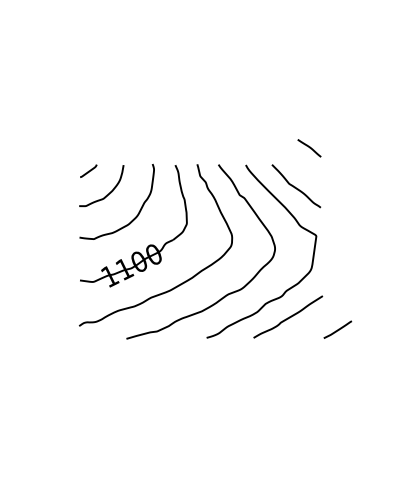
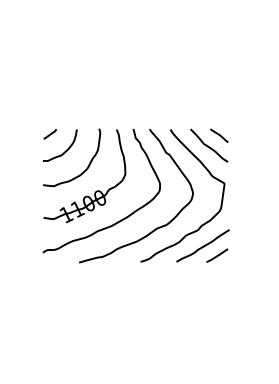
line: (309, 148) -> (219, 135), moved
line: (337, 329) -> (217, 255), moved

